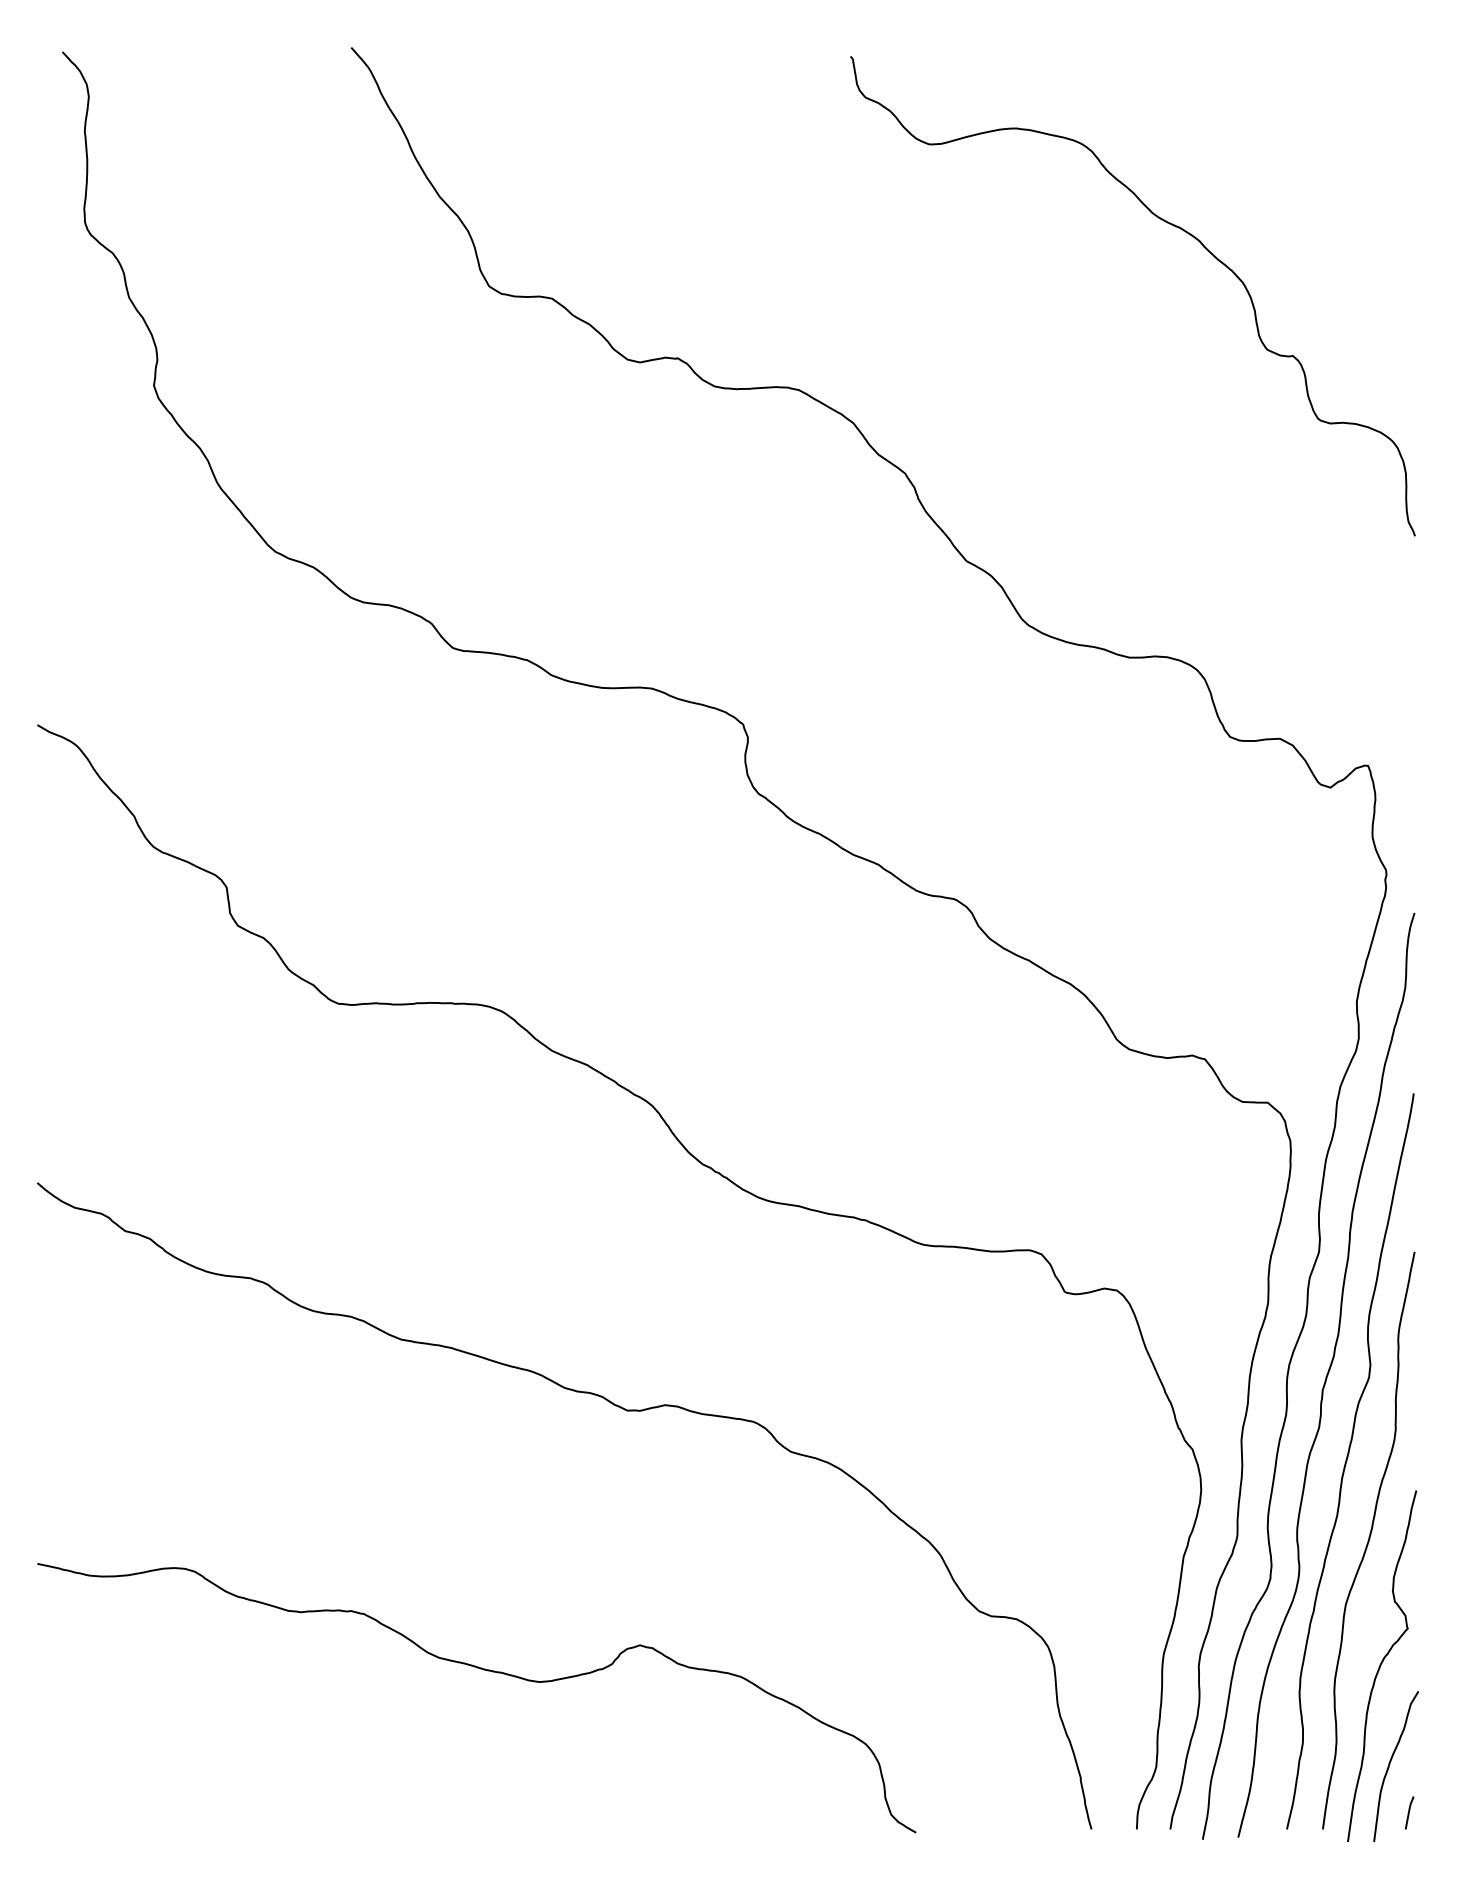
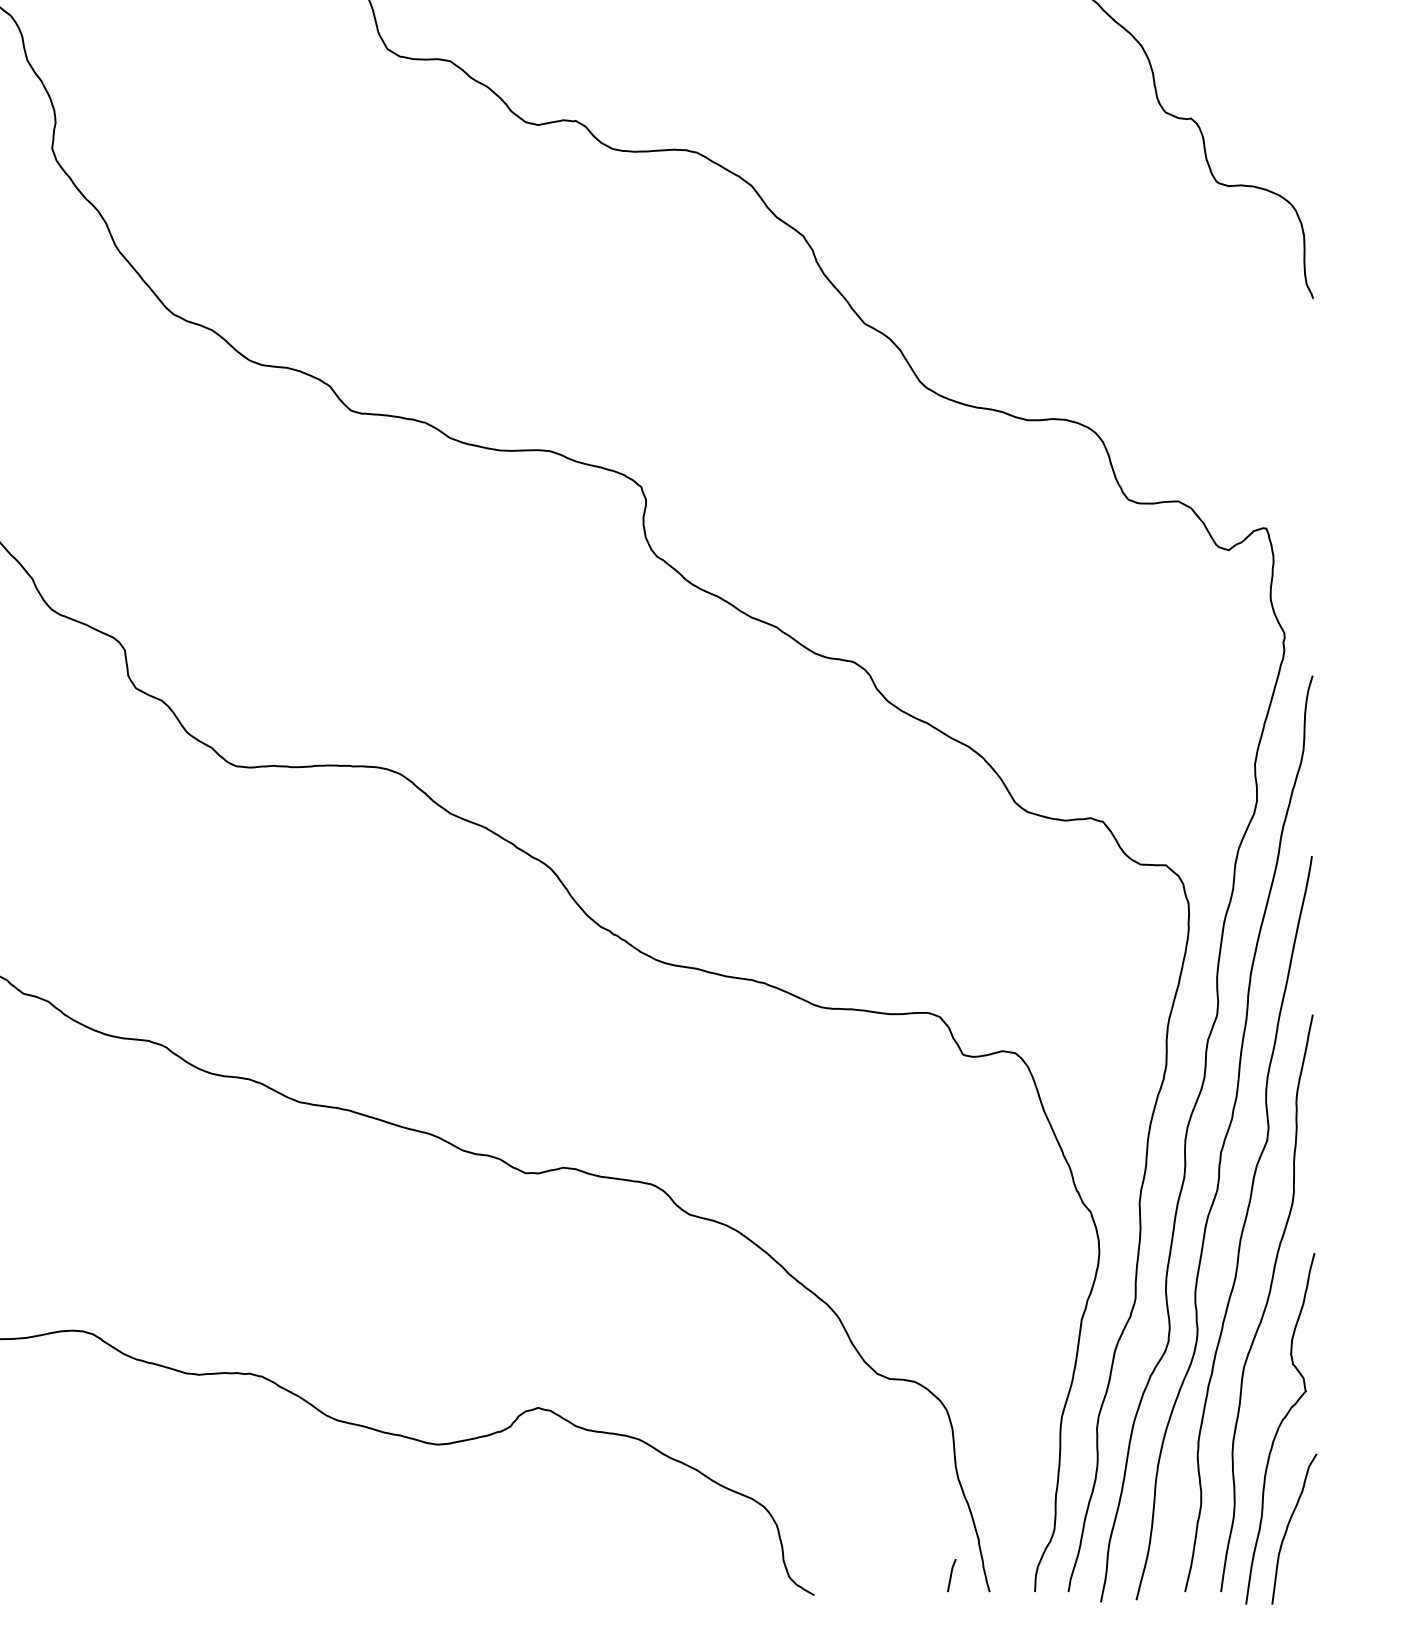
line: (1409, 1812) -> (951, 1575), moved

